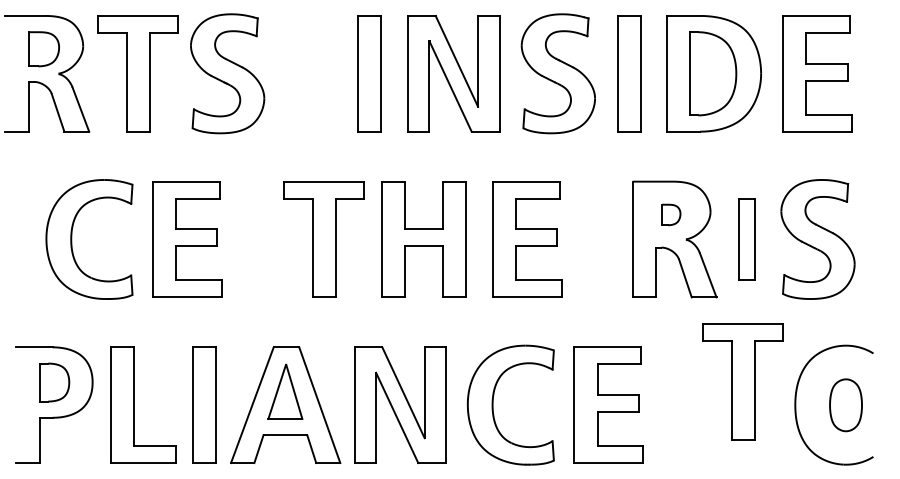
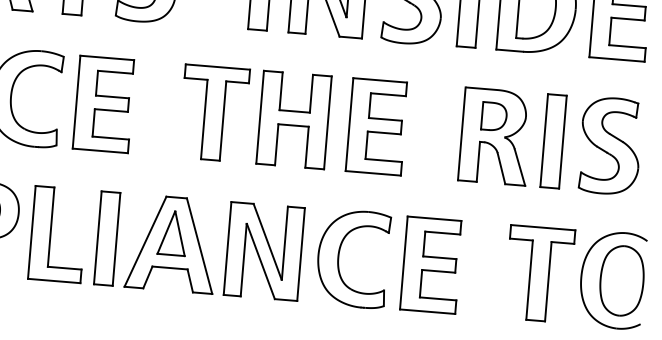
part: (671, 214) -> (494, 116), size x1.67
part: (746, 239) -> (553, 141), size x1.43
part: (742, 381) -> (538, 273), moved
part: (845, 405) -> (621, 281), size x1.67

